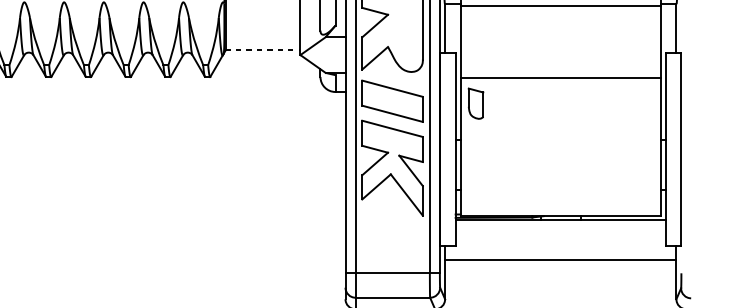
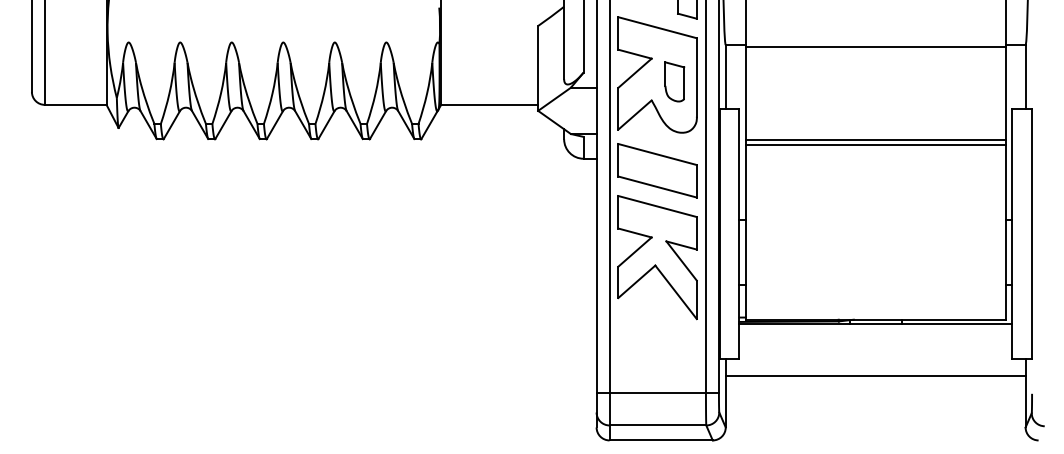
line: (263, 50) -> (490, 104), dashed -> solid
line: (560, 81) -> (875, 144), added
part: (475, 103) -> (674, 81), moved

